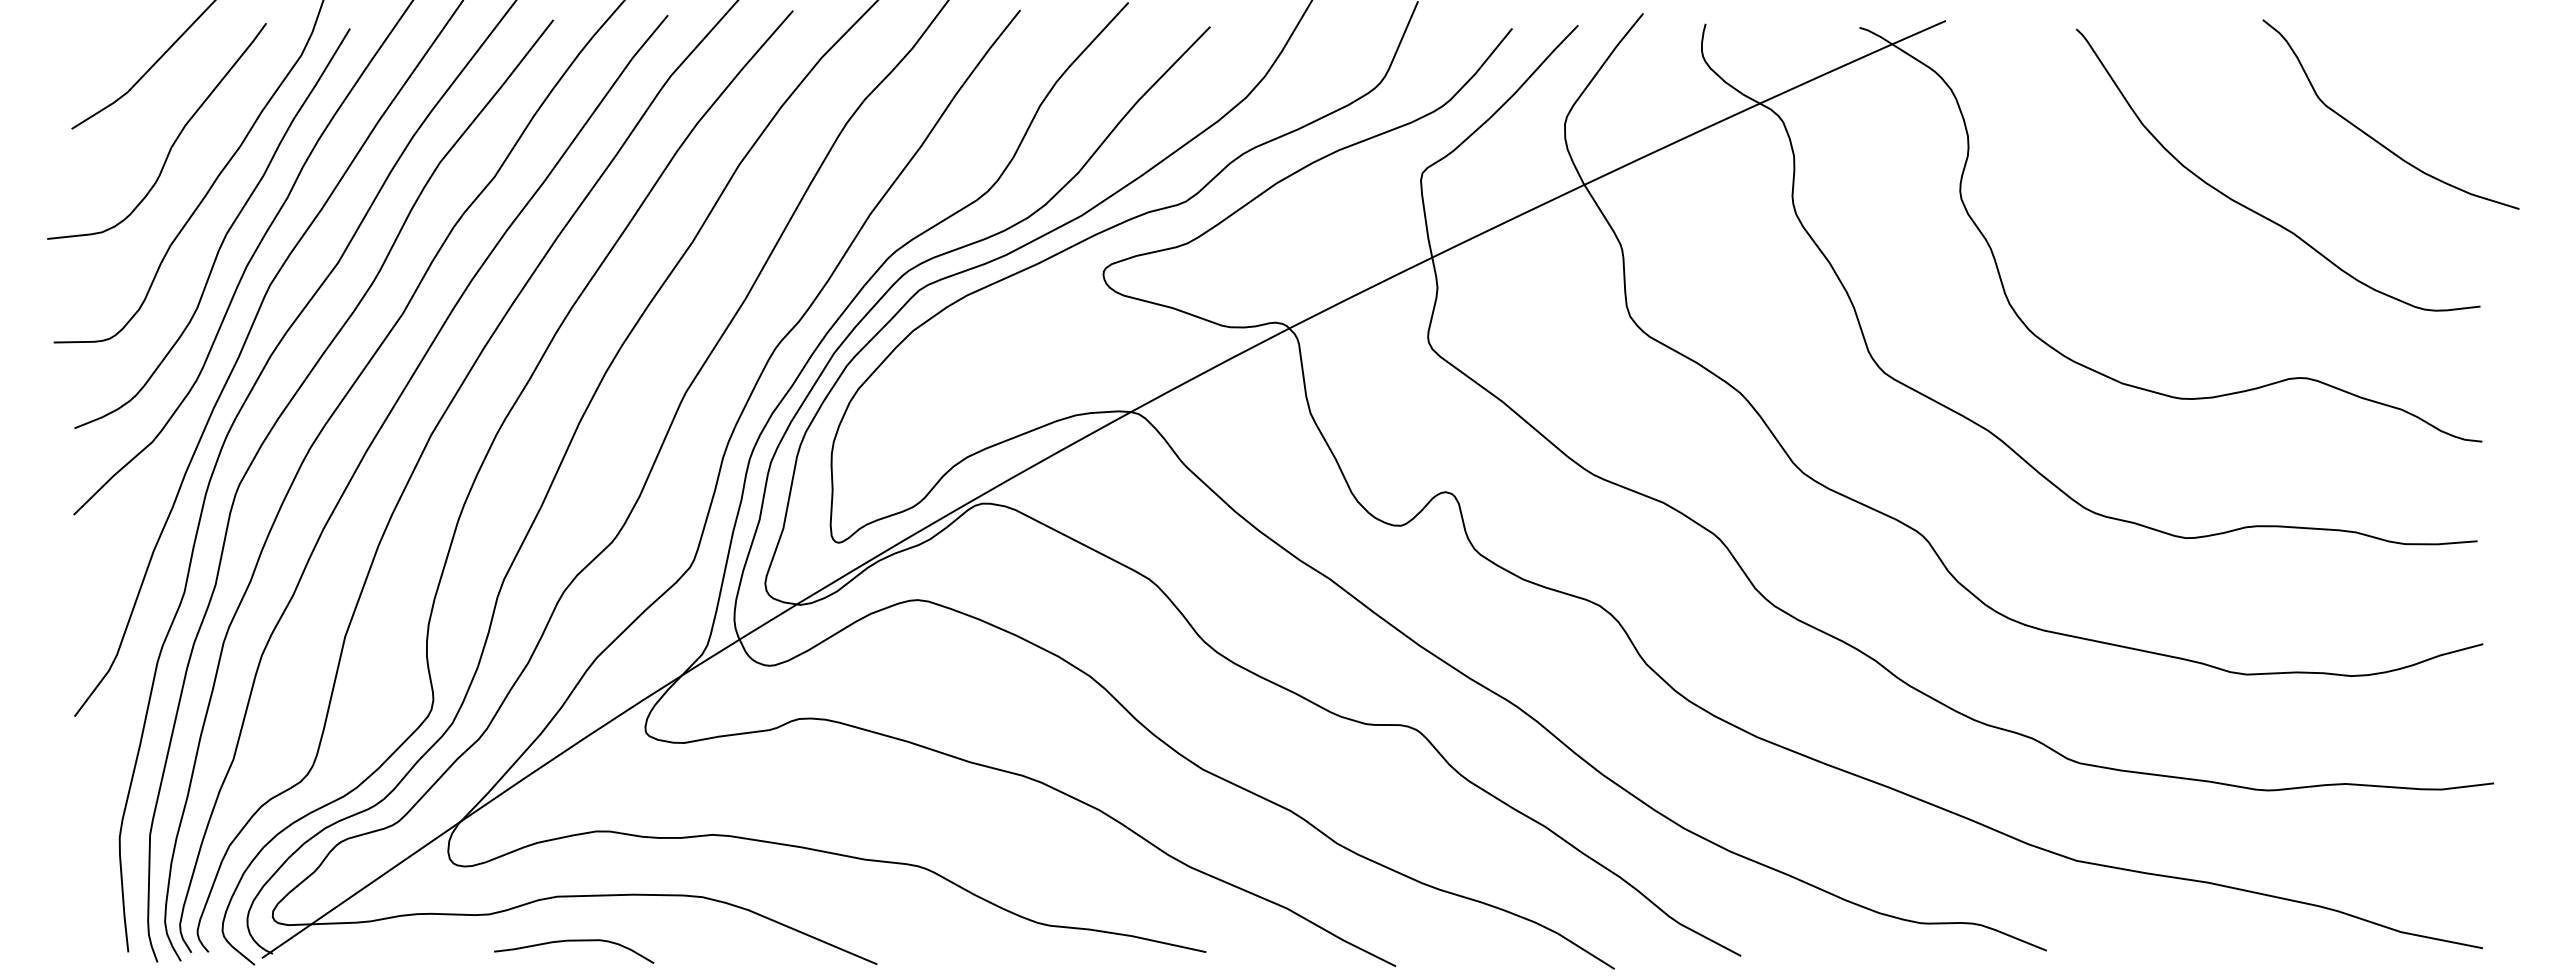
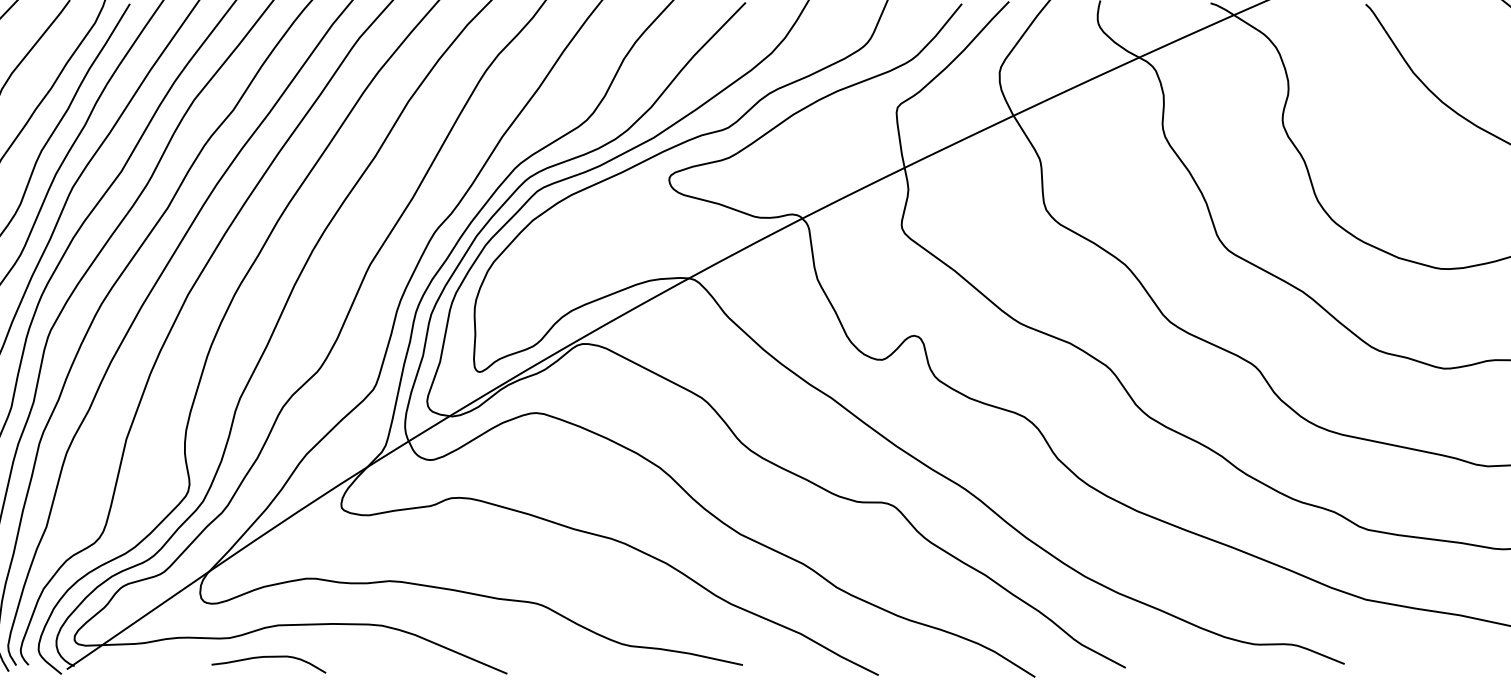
curve: (574, 941) -> (269, 657), moved

